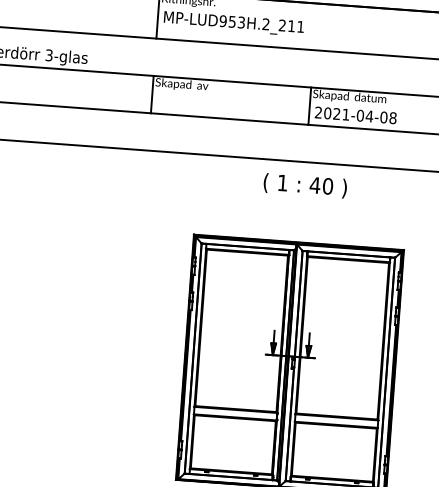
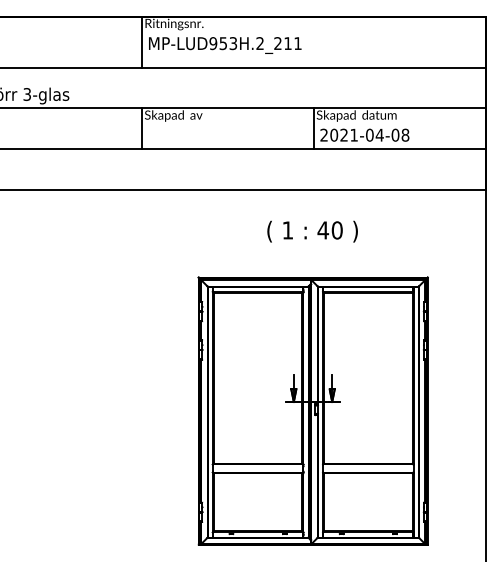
text: (305, 185) -> (312, 231), moved

